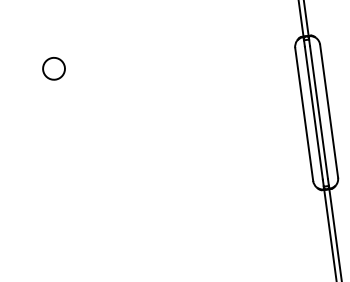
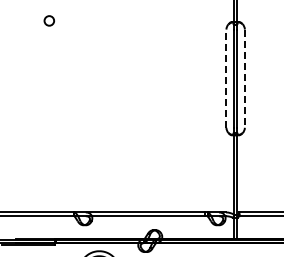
circle: (54, 68) -> (49, 20), size x0.6
line: (328, 112) -> (244, 79), solid -> dashed
line: (304, 114) -> (226, 78), solid -> dashed

